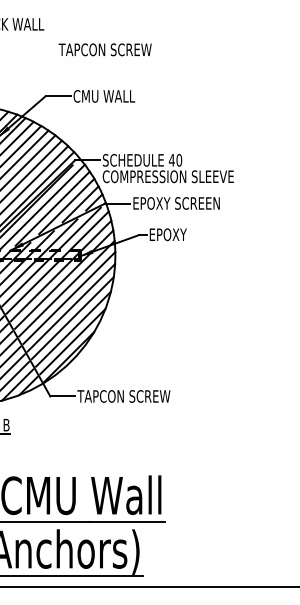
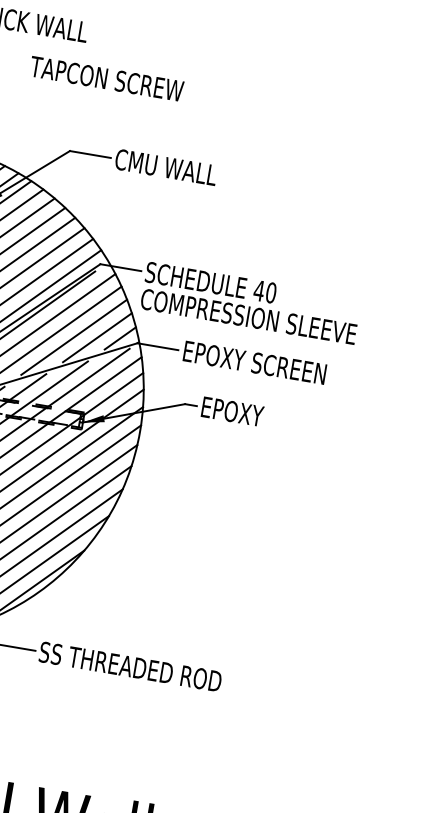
text: (104, 49) -> (105, 78), moved
text: (132, 396) -> (129, 666), TAPCON SCREW -> SS THREADED ROD

